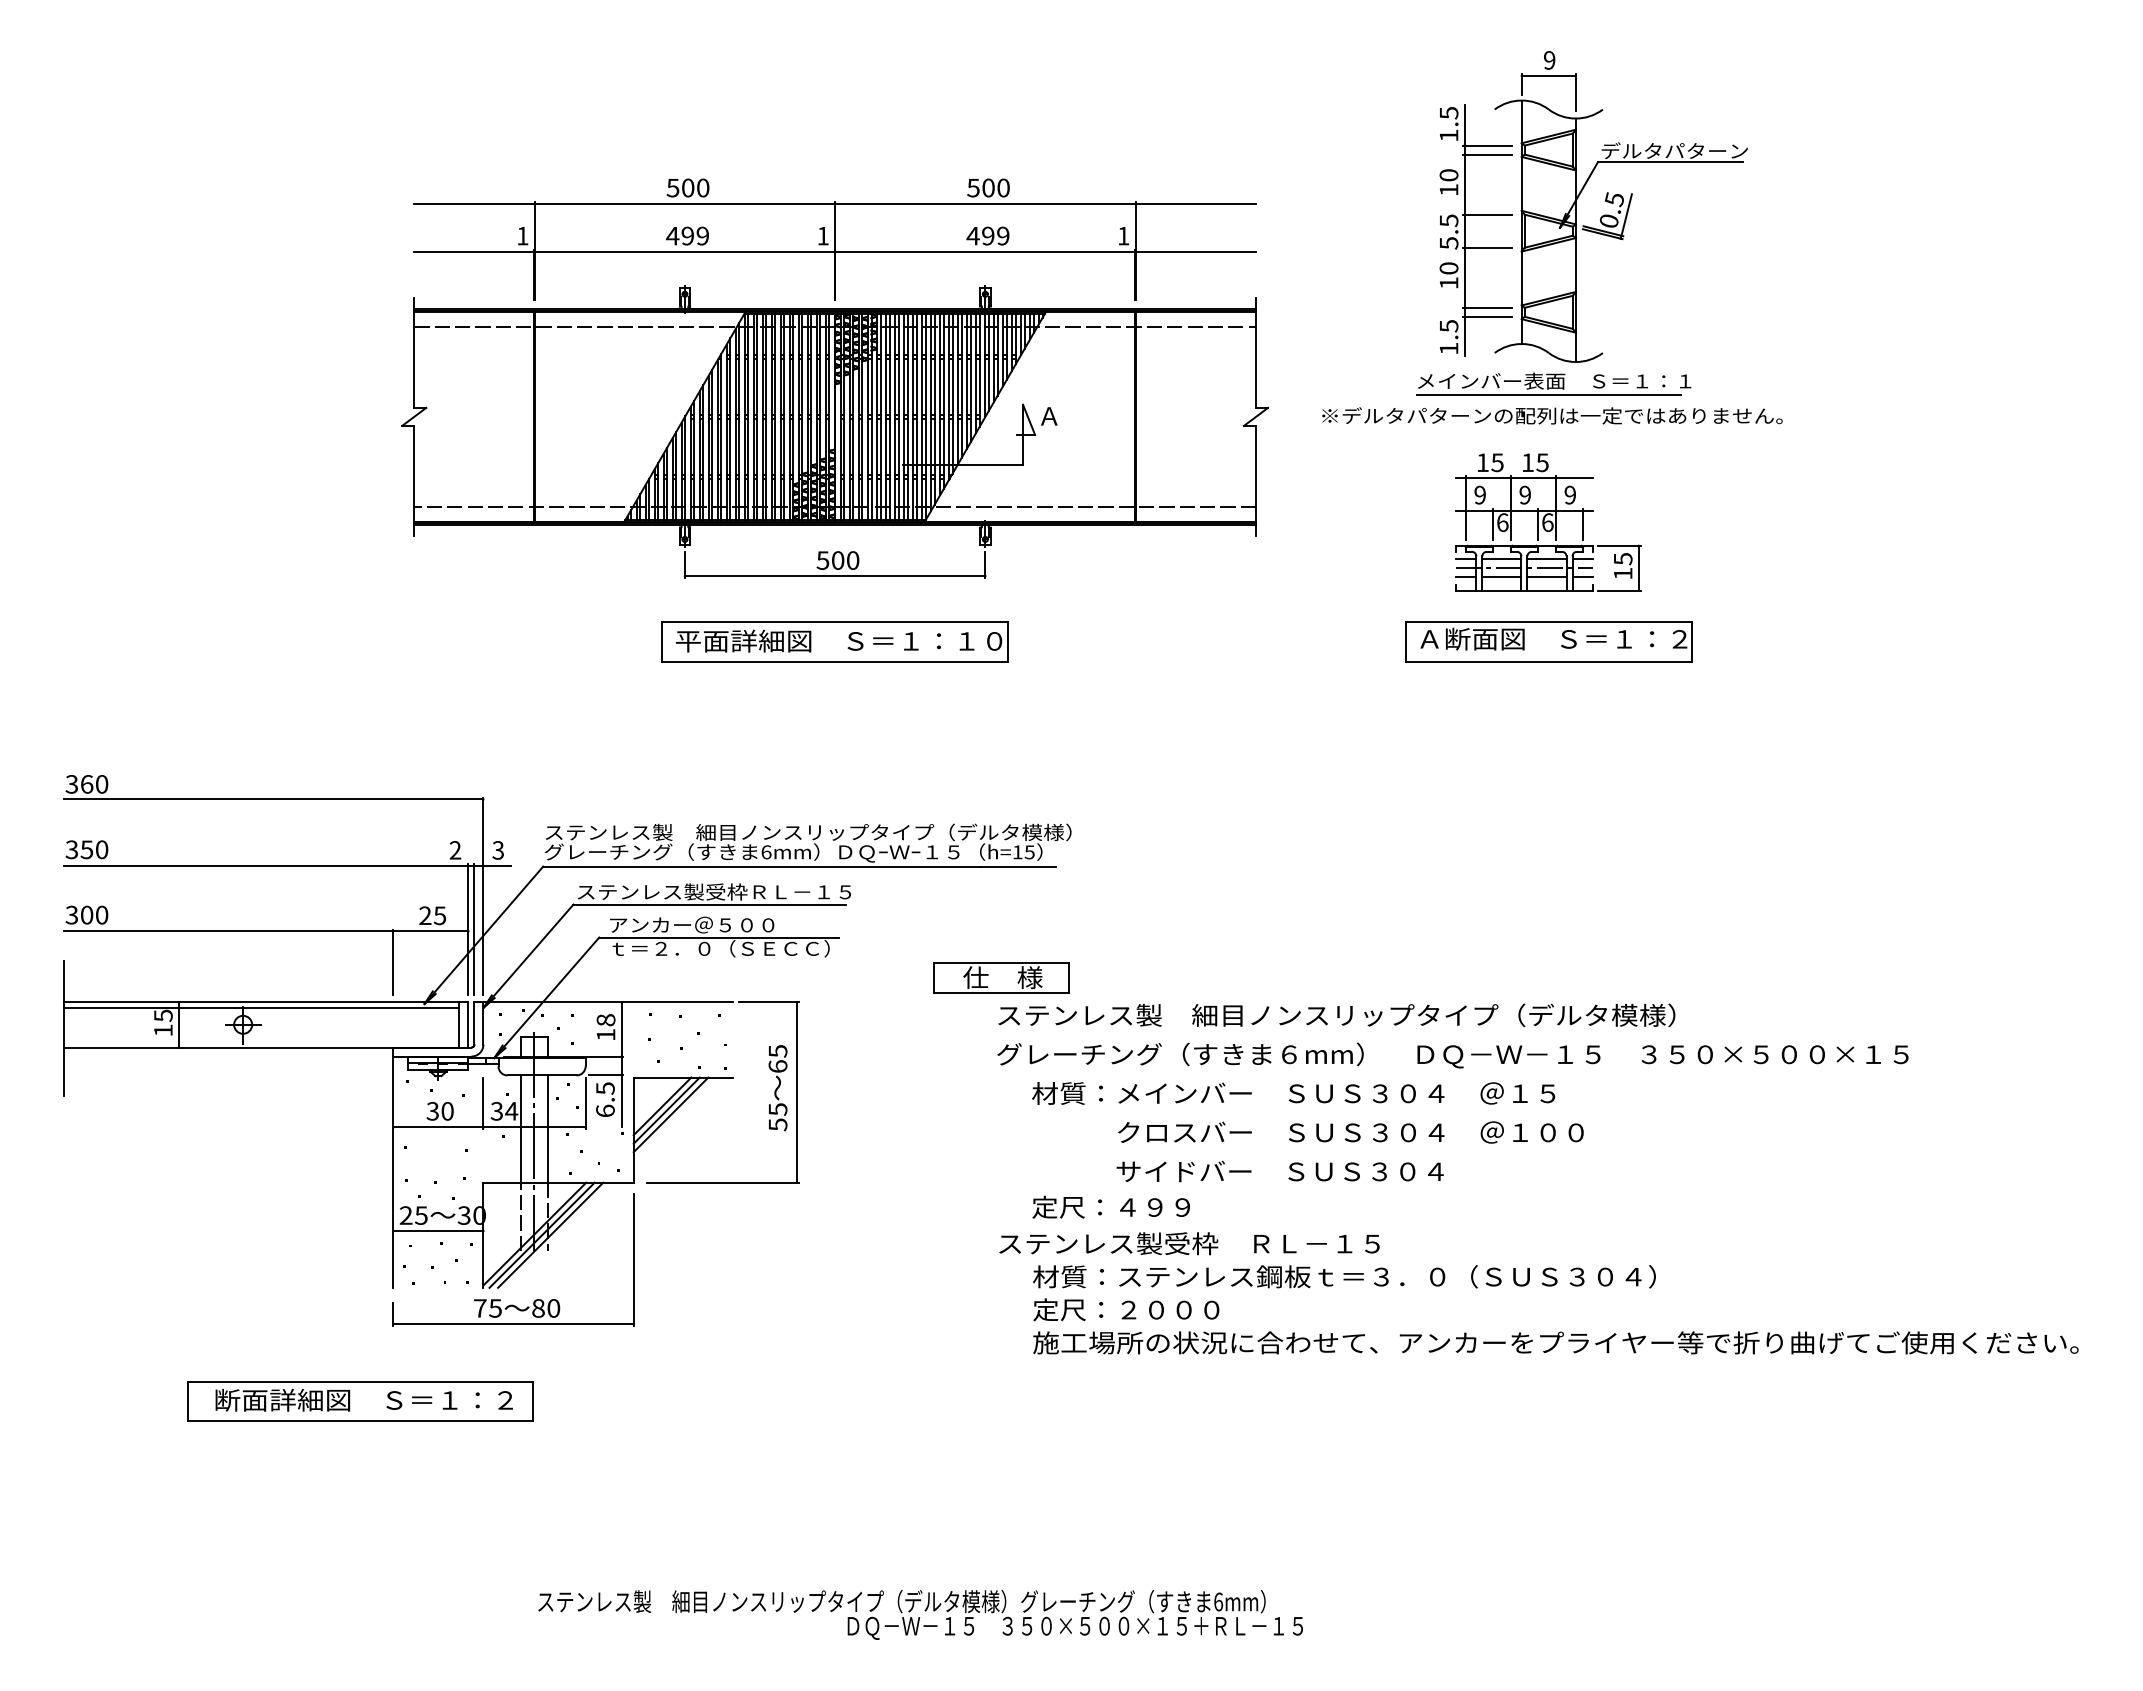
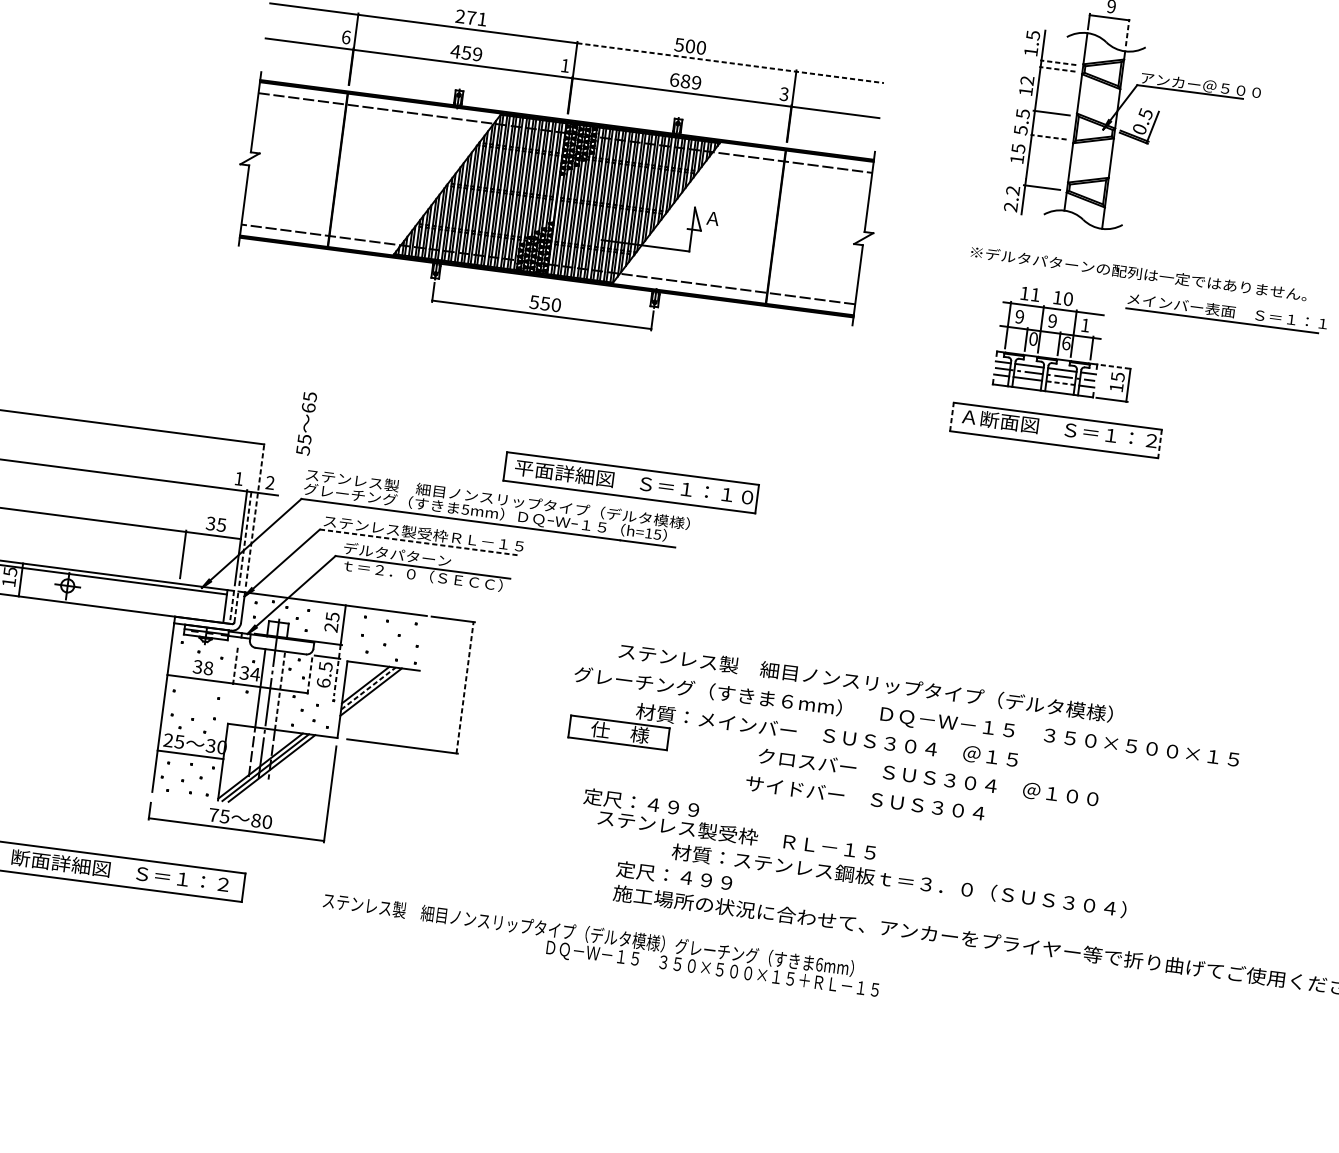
line: (1575, 92) -> (1127, 32), solid -> dashed
line: (1487, 145) -> (1058, 62), solid -> dashed
text: (1683, 150) -> (1200, 84), デルタパターン -> アンカー＠５００
line: (1487, 154) -> (1057, 69), solid -> dashed
text: (1448, 175) -> (1026, 80), 10 -> 12
text: (687, 187) -> (470, 17), 500 -> 271
line: (1046, 203) -> (731, 63), solid -> dashed
text: (522, 235) -> (346, 36), 1 -> 6
text: (687, 235) -> (466, 52), 499 -> 459
text: (980, 235) -> (680, 80), 499 -> 689
text: (1123, 235) -> (784, 93), 1 -> 3
line: (1487, 247) -> (1048, 137), solid -> dashed
text: (1448, 268) -> (1018, 148), 10 -> 15
line: (1487, 307) -> (1042, 180), removed
text: (1448, 337) -> (1011, 198), 1.5 -> 2.2
part: (1553, 383) -> (1226, 312), moved
text: (1552, 415) -> (1139, 273), moved
text: (1497, 462) -> (1035, 294), 15 -> 11
text: (1542, 462) -> (1068, 298), 15 -> 10
text: (1569, 494) -> (1084, 324), 9 -> 1
text: (1502, 522) -> (1033, 338), 6 -> 0
line: (1619, 545) -> (1116, 366), solid -> dashed
text: (837, 560) -> (545, 303), 500 -> 550
line: (1546, 577) -> (1060, 383), solid -> dashed
part: (834, 641) -> (630, 482), moved
line: (1406, 642) -> (952, 417), solid -> dashed
line: (1691, 642) -> (1159, 444), solid -> dashed
text: (455, 850) -> (239, 478), 2 -> 1
text: (498, 850) -> (270, 483), 3 -> 2
text: (766, 852) -> (465, 509), 6mm -> 5mm
line: (483, 896) -> (255, 515), solid -> dashed
line: (710, 904) -> (419, 542), solid -> dashed
text: (425, 915) -> (211, 523), 25 -> 35
text: (691, 924) -> (404, 555), アンカー＠５００ -> デルタパターン
line: (474, 928) -> (245, 537), solid -> dashed
part: (1001, 977) -> (619, 732), moved
line: (474, 1023) -> (236, 606), solid -> dashed
line: (468, 1024) -> (232, 607), solid -> dashed
text: (605, 1027) -> (331, 622), 18 -> 25
text: (1452, 1055) -> (906, 717), moved
text: (777, 1088) -> (306, 423), moved
line: (621, 1092) -> (337, 671), solid -> dashed
line: (796, 1092) -> (464, 687), solid -> dashed
line: (483, 1103) -> (235, 666), solid -> dashed
line: (585, 1103) -> (309, 675), solid -> dashed
line: (666, 1110) -> (368, 688), solid -> dashed
text: (447, 1111) -> (208, 668), 30 -> 38
line: (547, 1129) -> (279, 691), solid -> dashed
text: (1350, 1132) -> (928, 777), moved
text: (1279, 1171) -> (864, 798), moved
text: (1110, 1206) -> (641, 802), moved
text: (1344, 1276) -> (899, 880), moved
text: (1170, 1309) -> (716, 881), 定尺：２０００ -> 定尺：４９９
text: (920, 1614) -> (601, 945), moved

